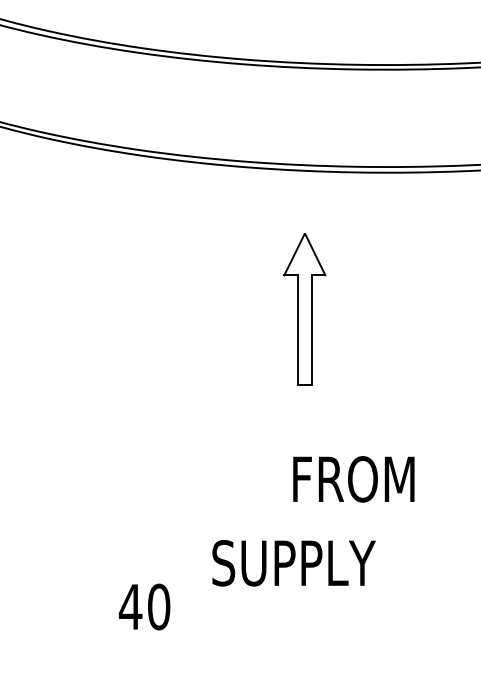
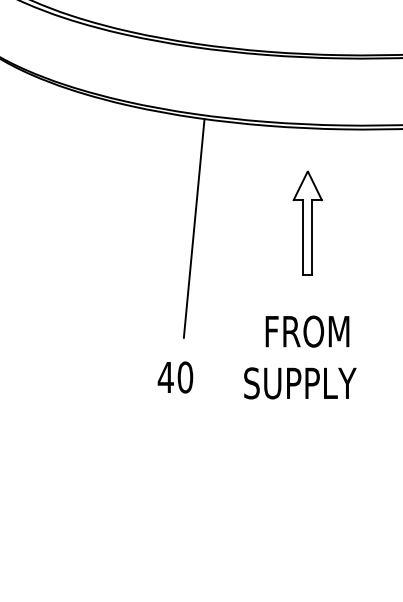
line: (138, 316) -> (193, 228), added
text: (353, 479) -> (307, 331), moved
text: (294, 563) -> (300, 383), moved
text: (144, 606) -> (175, 377), moved

